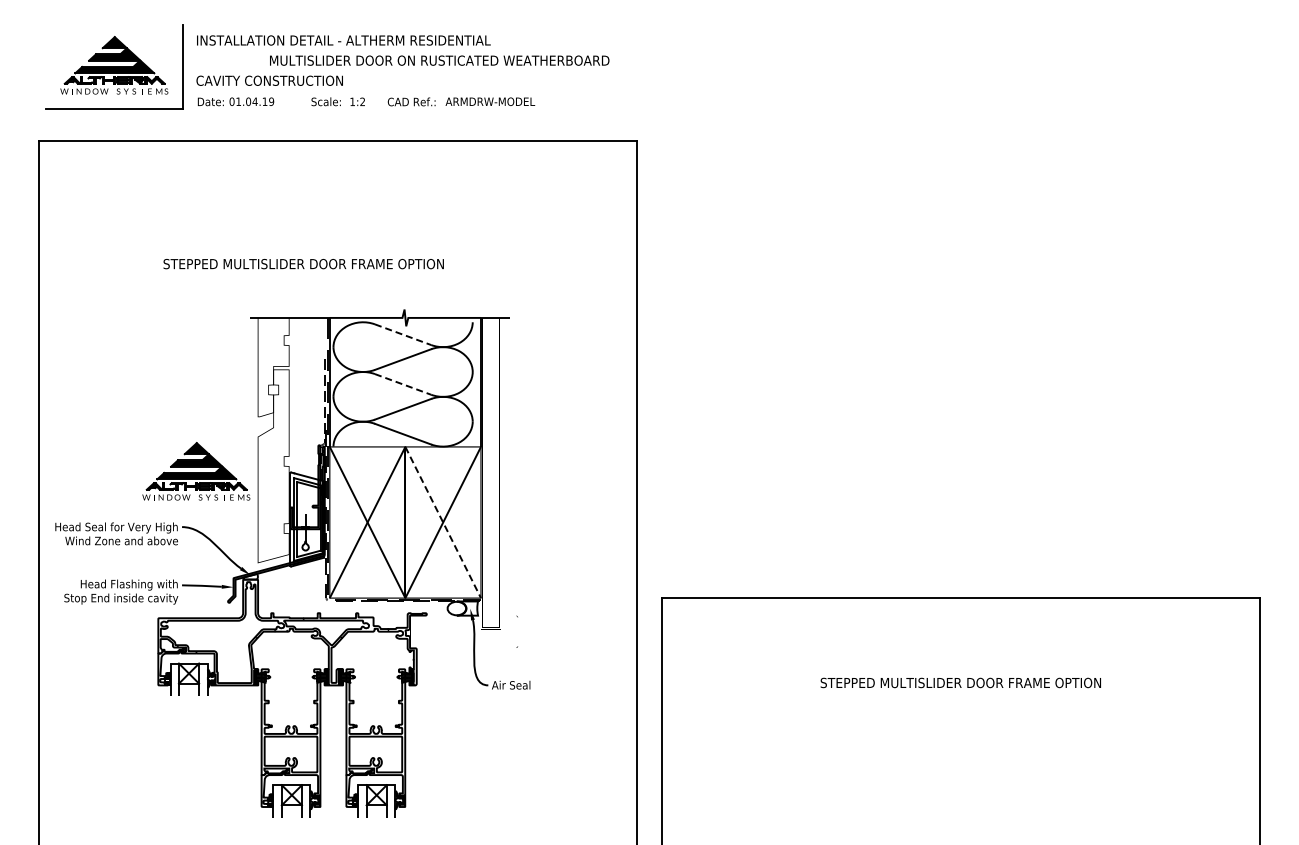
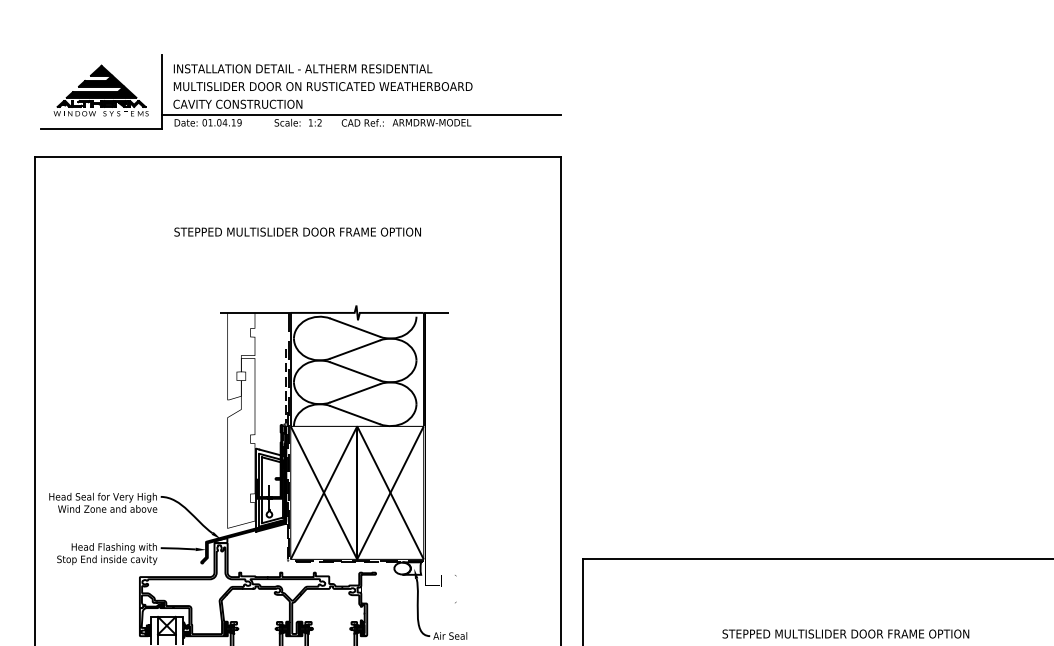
text: (439, 60) -> (323, 86), moved
line: (409, 92) -> (360, 114), added
text: (303, 264) -> (297, 232), moved
line: (403, 334) -> (355, 327), dashed -> solid
line: (403, 384) -> (355, 371), dashed -> solid
part: (196, 471) -> (173, 447), removed
line: (443, 522) -> (390, 492), dashed -> solid

